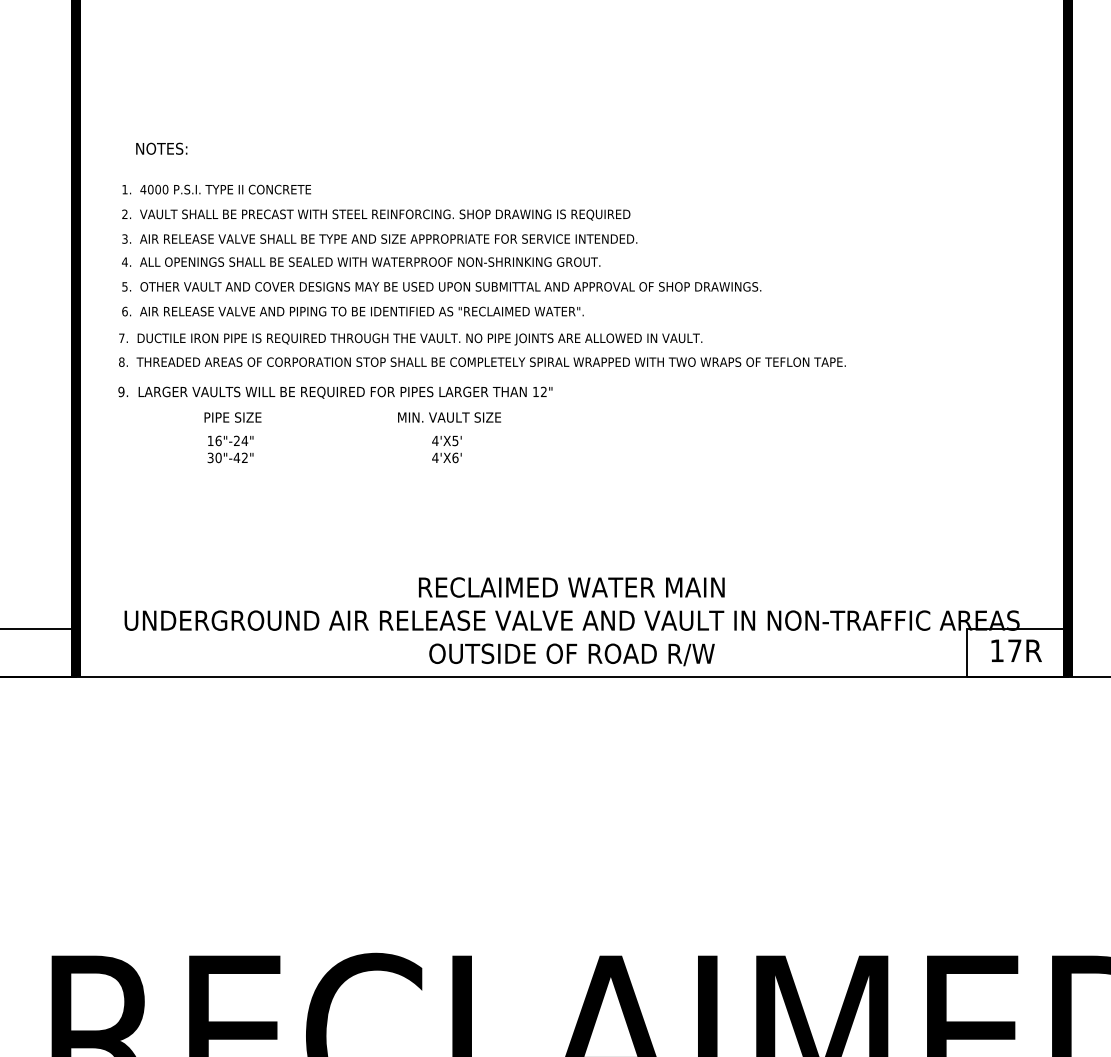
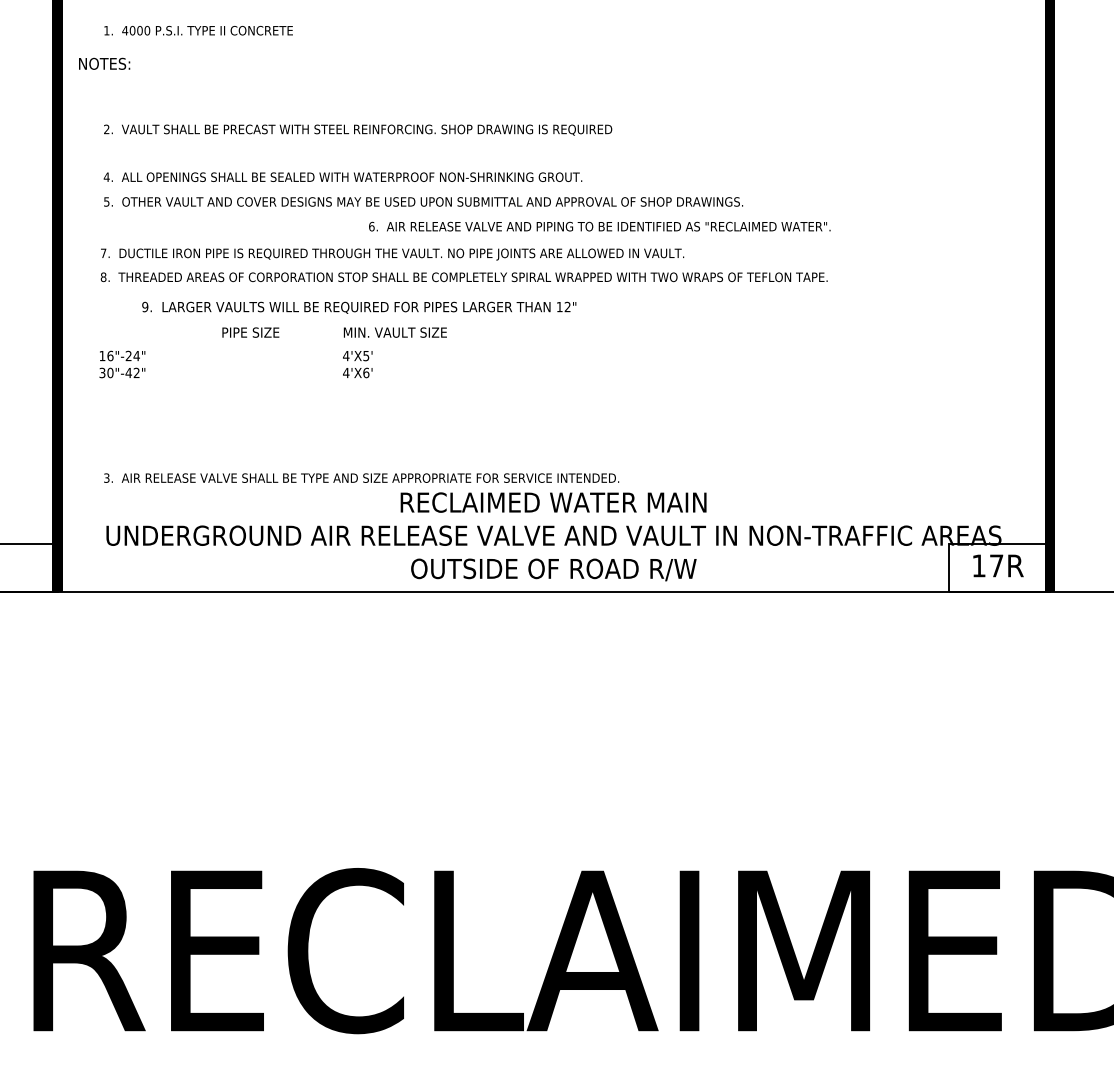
text: (161, 148) -> (104, 63), moved
text: (216, 189) -> (198, 30), moved
text: (379, 238) -> (361, 477), moved
text: (352, 311) -> (599, 226), moved
text: (335, 392) -> (359, 307), moved
text: (232, 417) -> (250, 332), moved
text: (448, 417) -> (394, 332), moved
text: (230, 449) -> (122, 364), moved
text: (446, 449) -> (357, 364), moved

